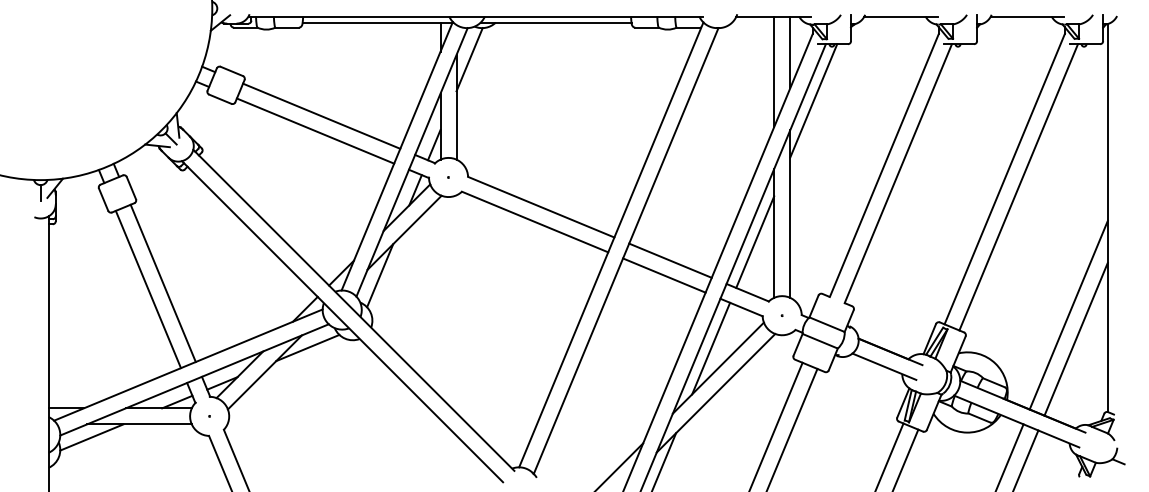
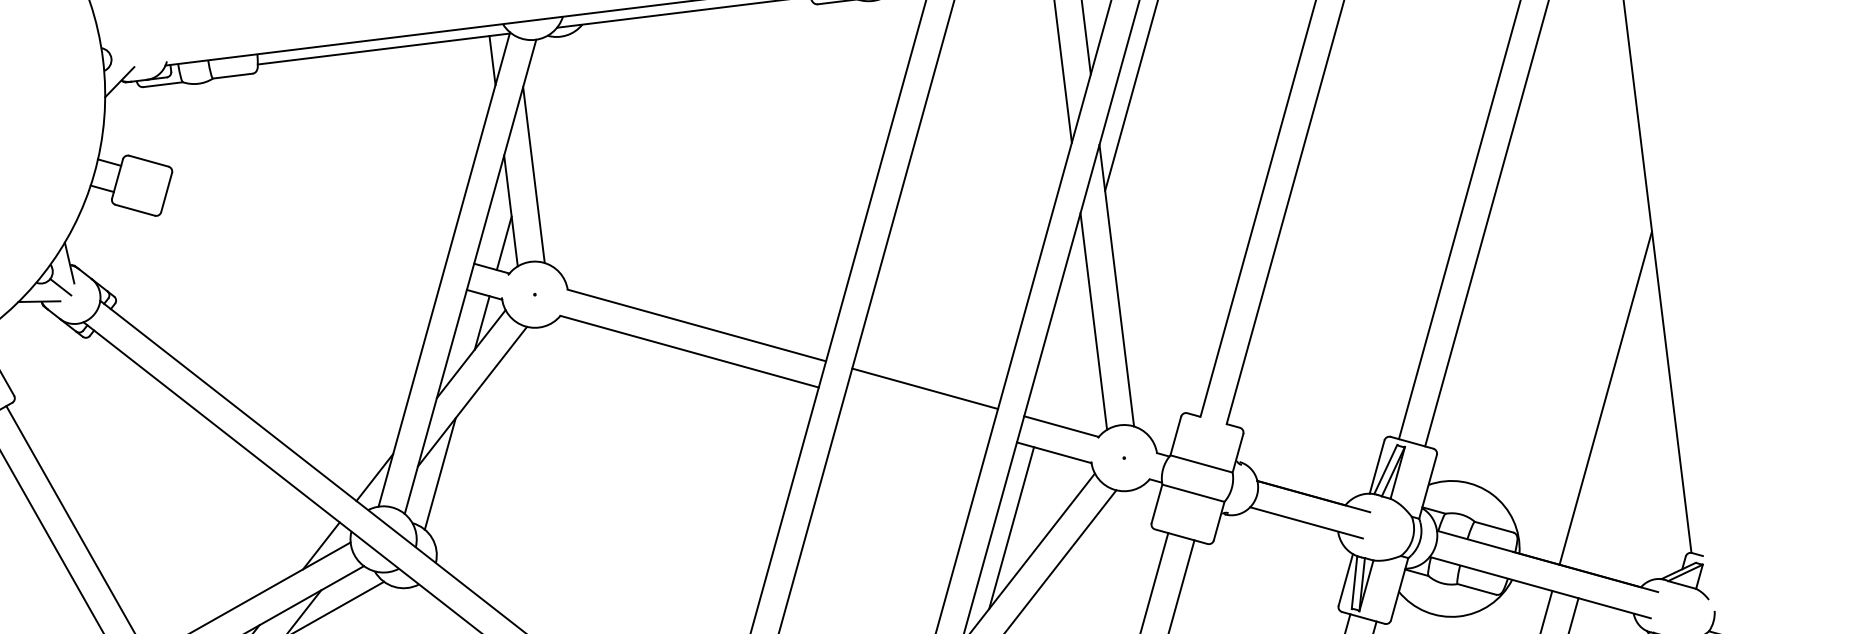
line: (469, 59) -> (545, 92), removed
line: (321, 115) -> (308, 216), removed
line: (315, 130) -> (301, 243), removed
line: (755, 241) -> (1064, 338), removed
line: (664, 275) -> (918, 414), removed
line: (1075, 338) -> (1621, 435), removed

